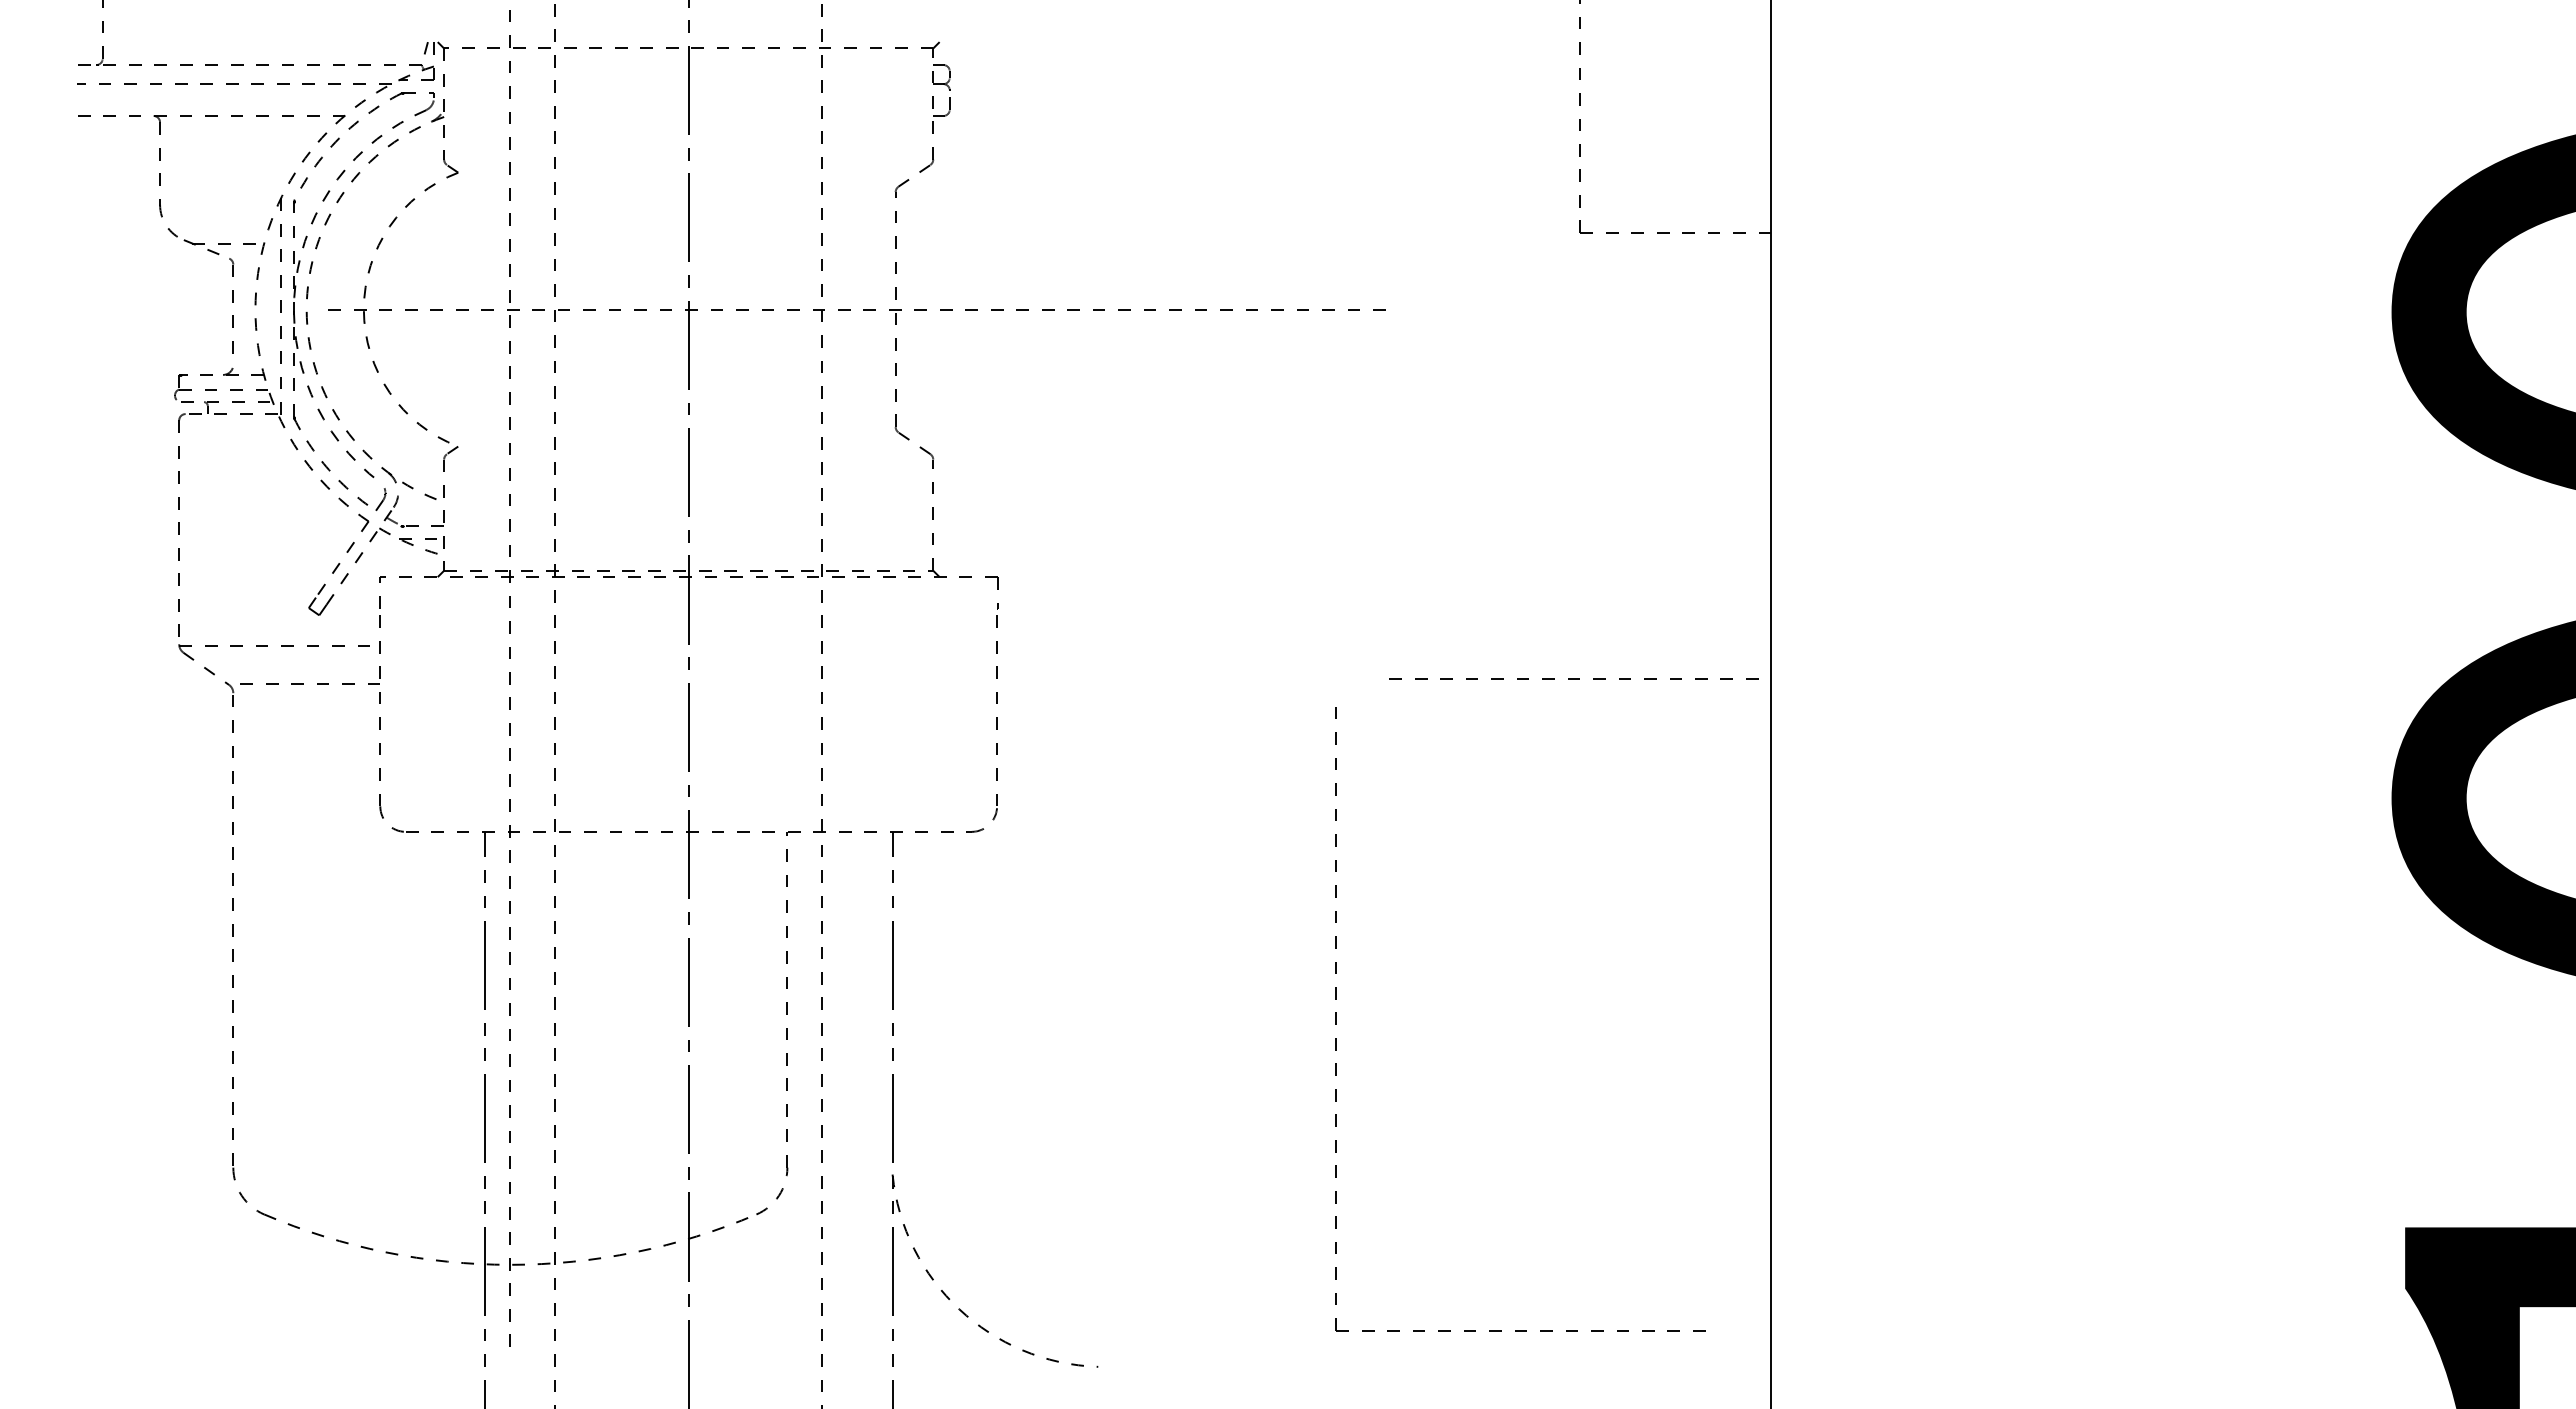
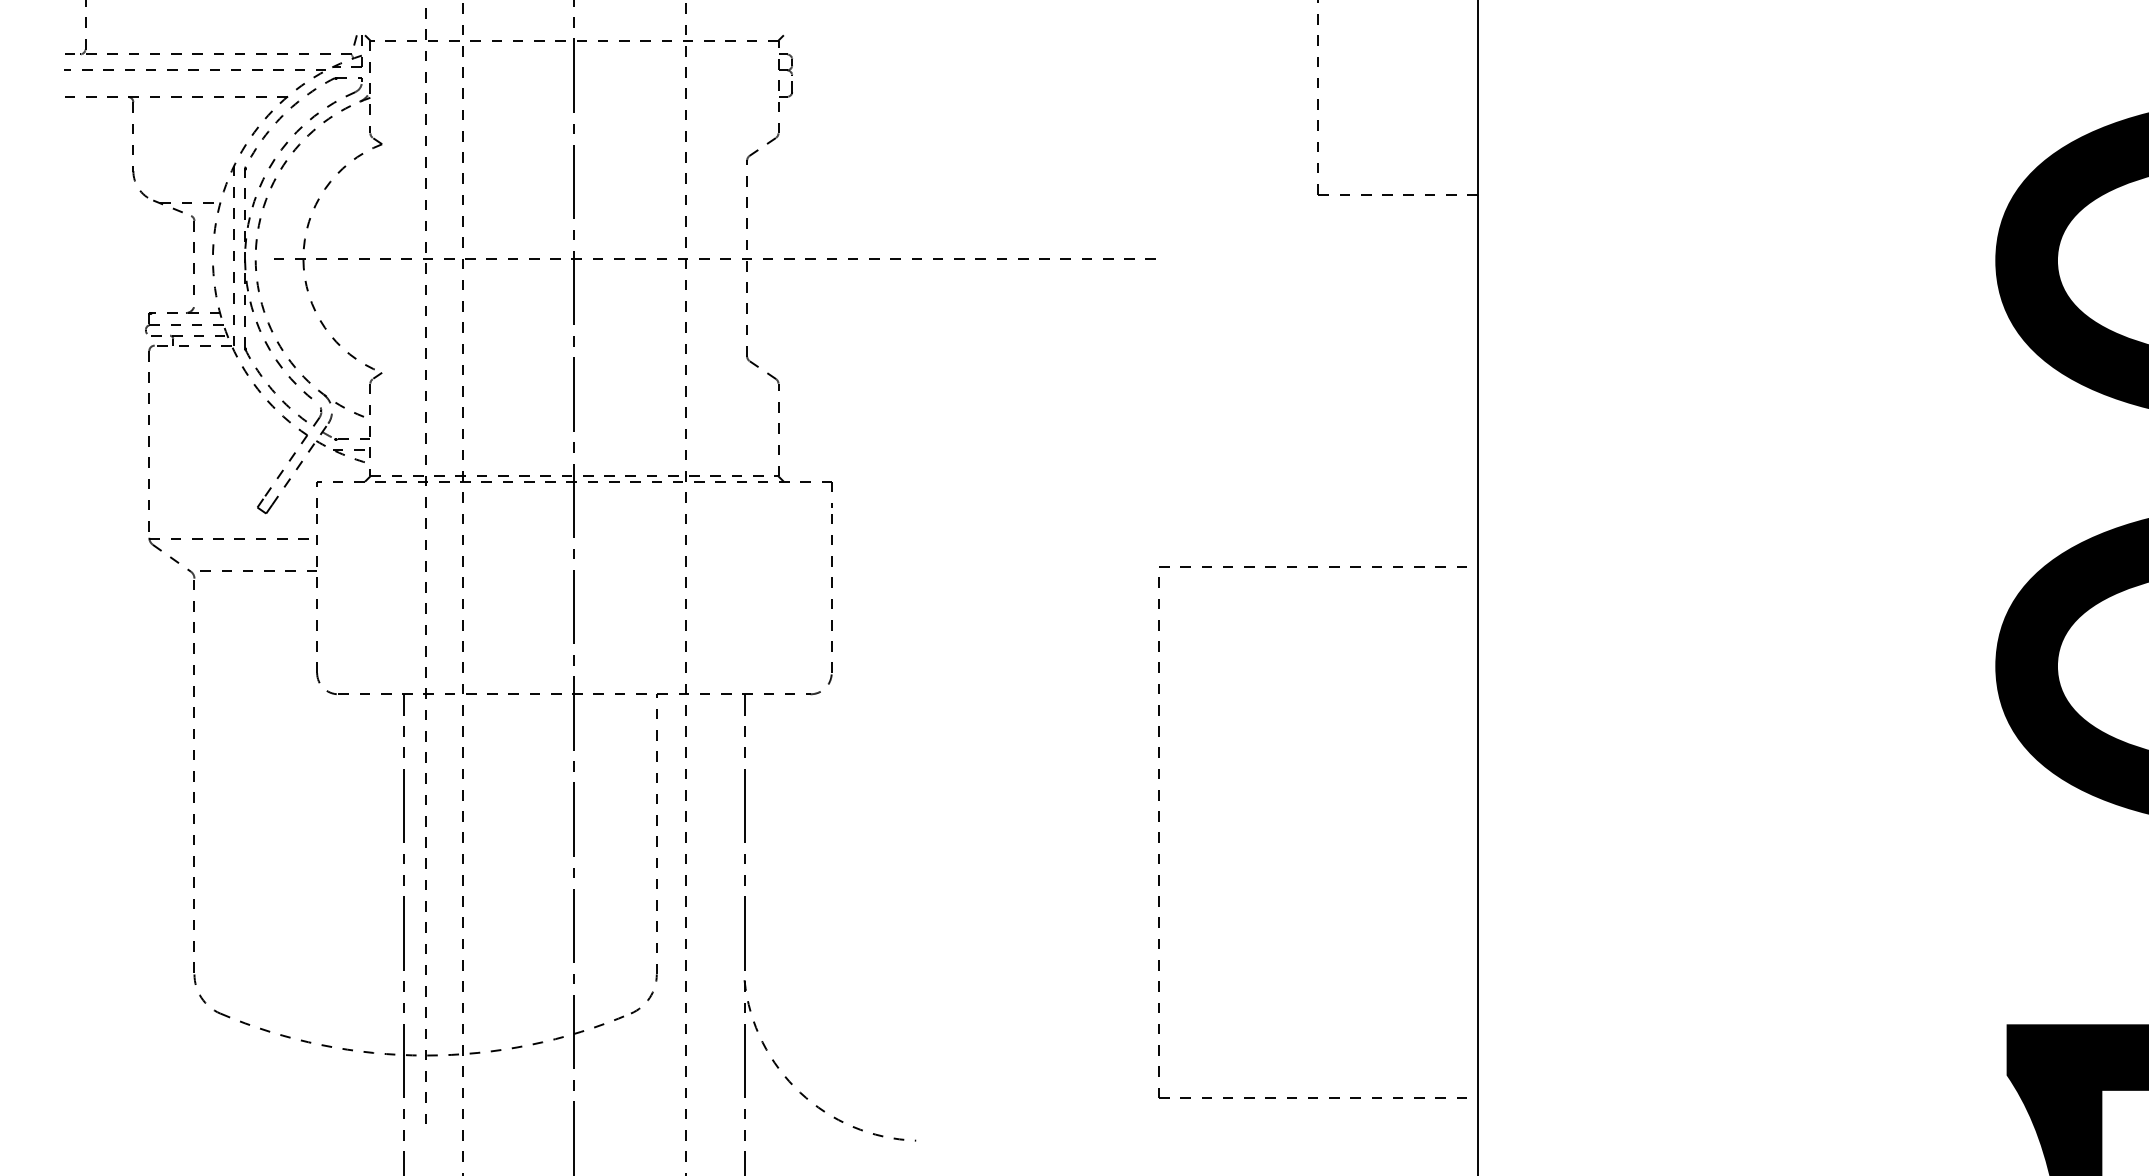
part: (1336, 1019) -> (1159, 838), moved

